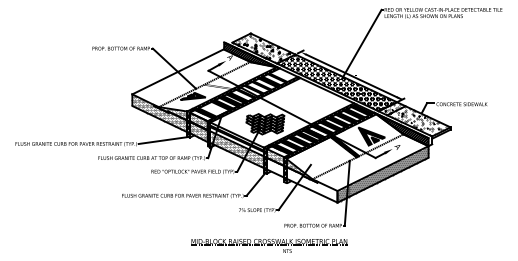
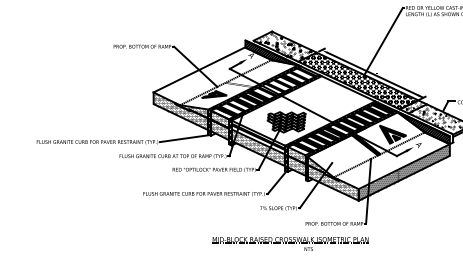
fill: (285, 74) -> (306, 72), added
fill: (214, 109) -> (235, 107), added
hatch: (302, 179) -> (323, 177), added

